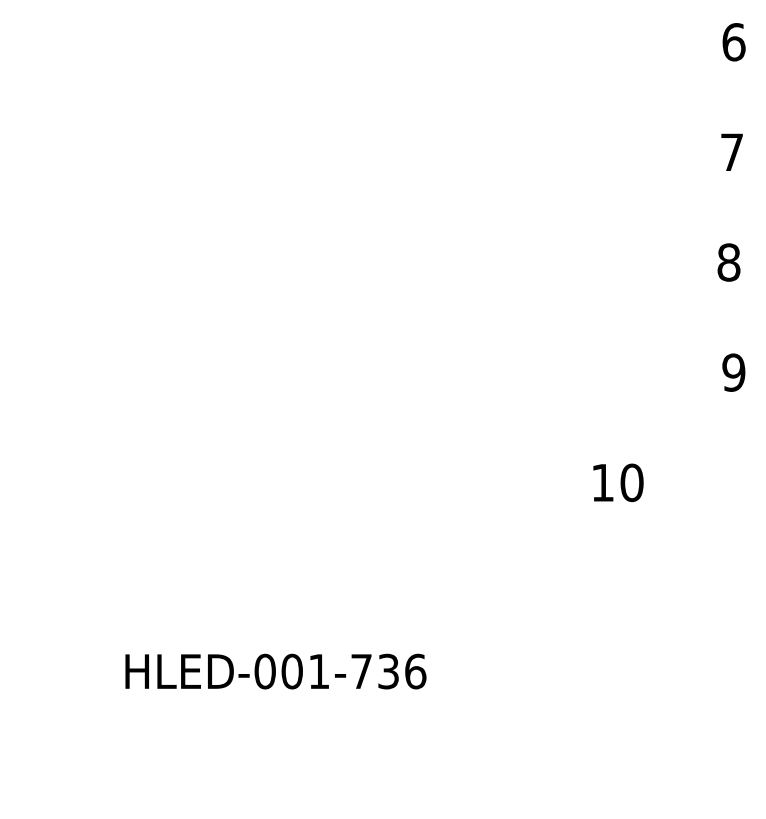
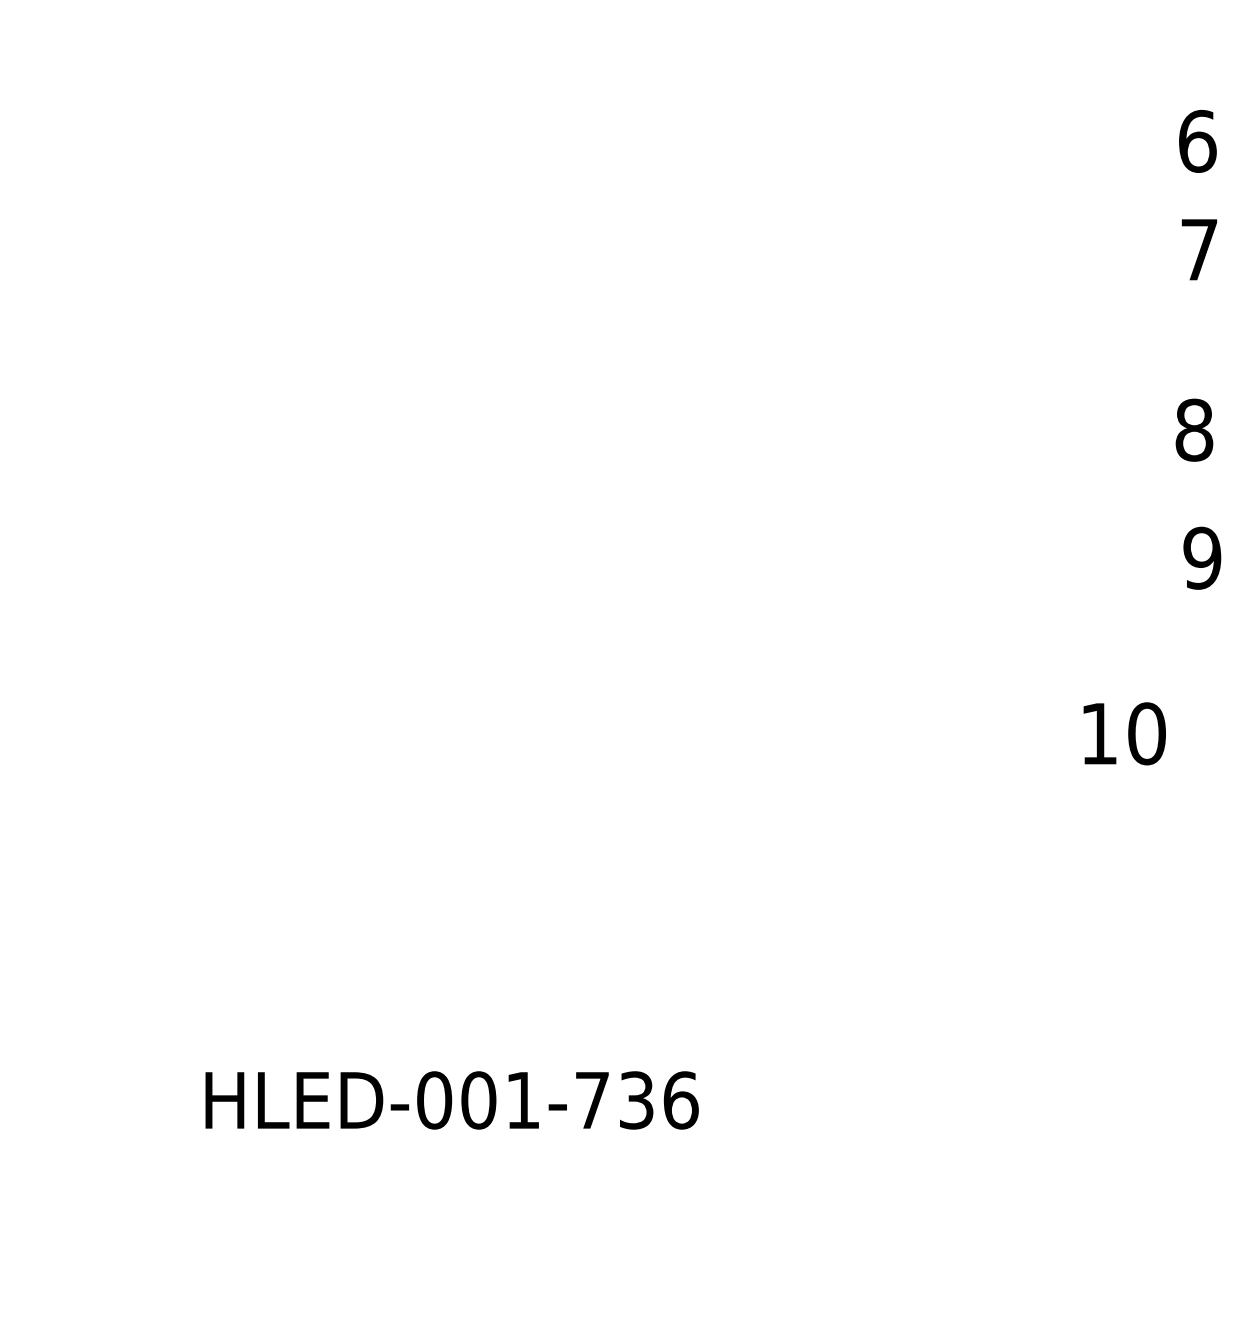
text: (733, 42) -> (1196, 141), moved
text: (733, 372) -> (1201, 557), moved
text: (618, 482) -> (1124, 733), moved

